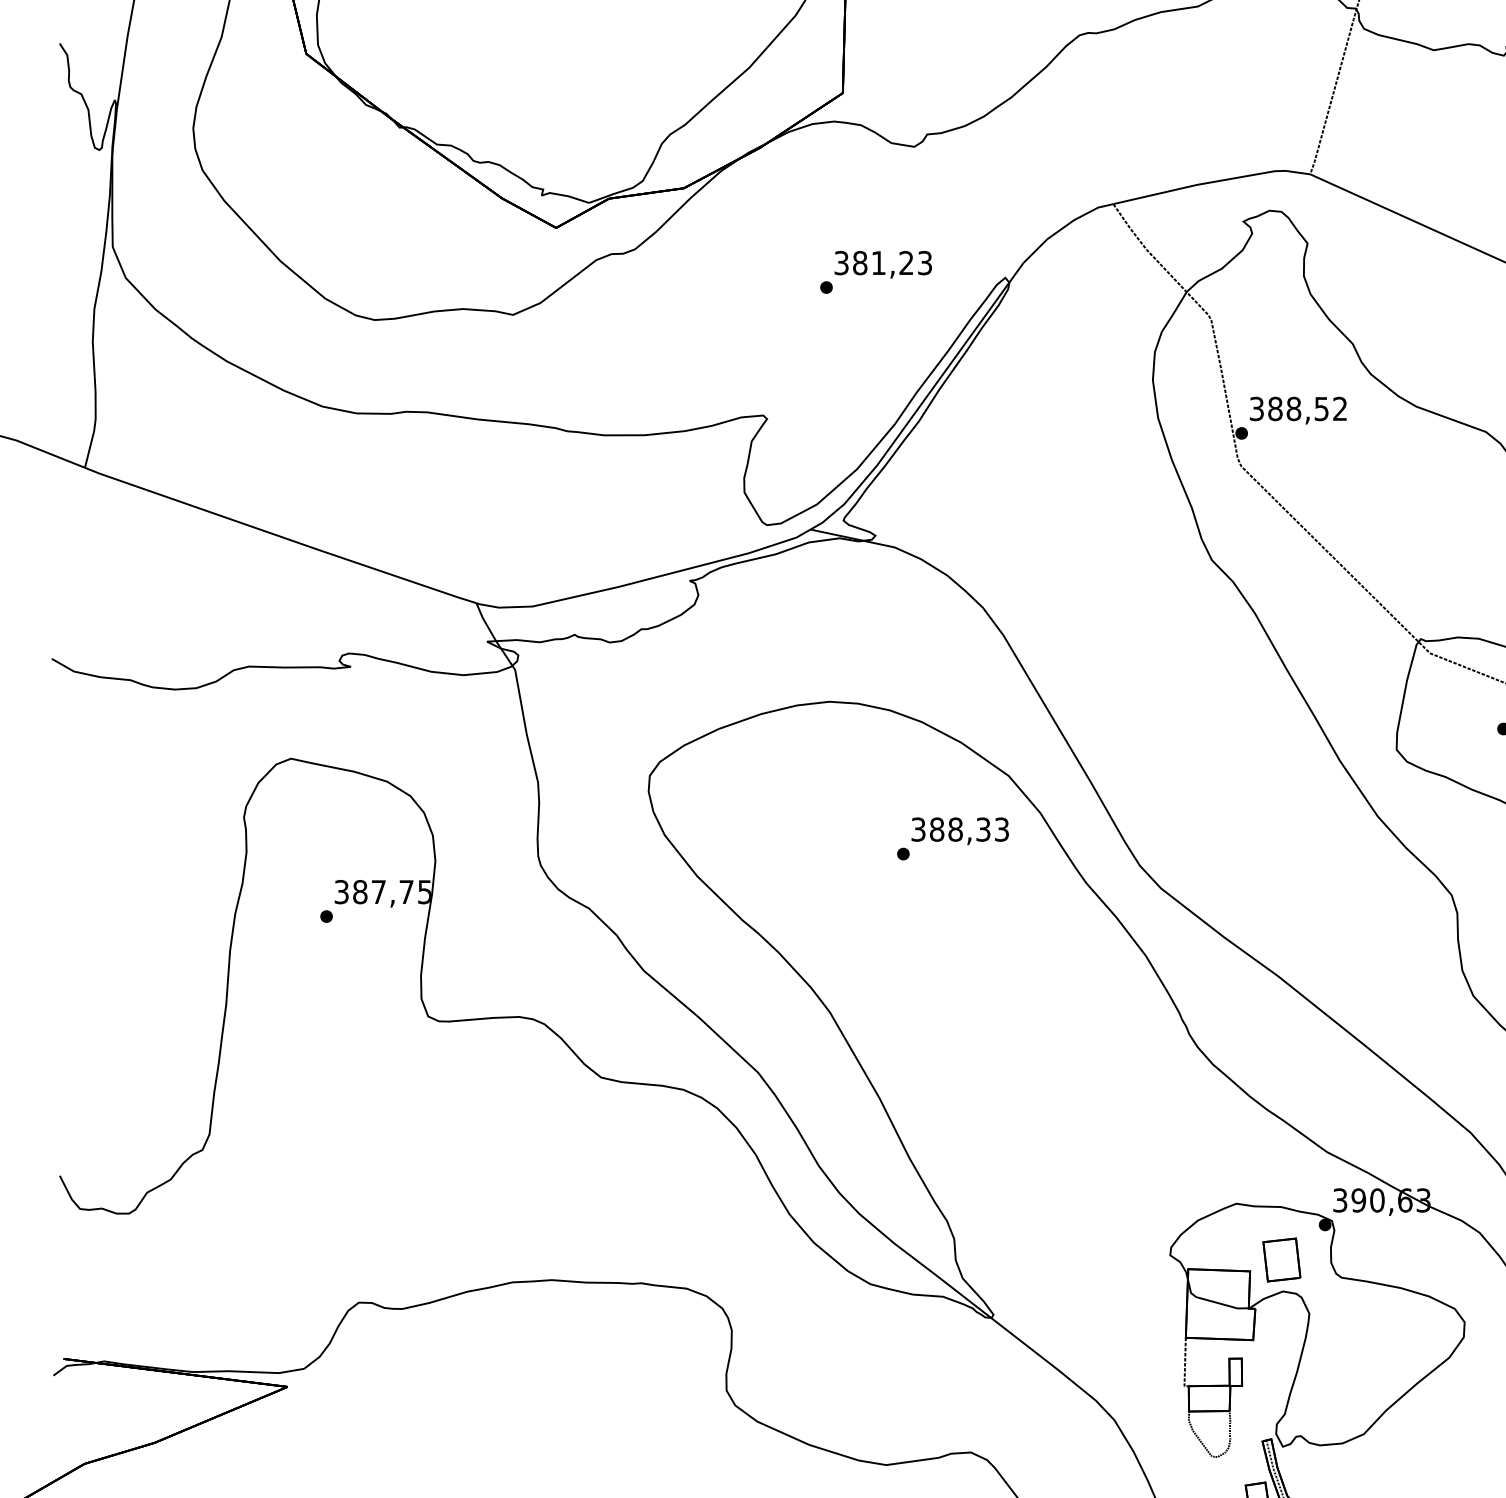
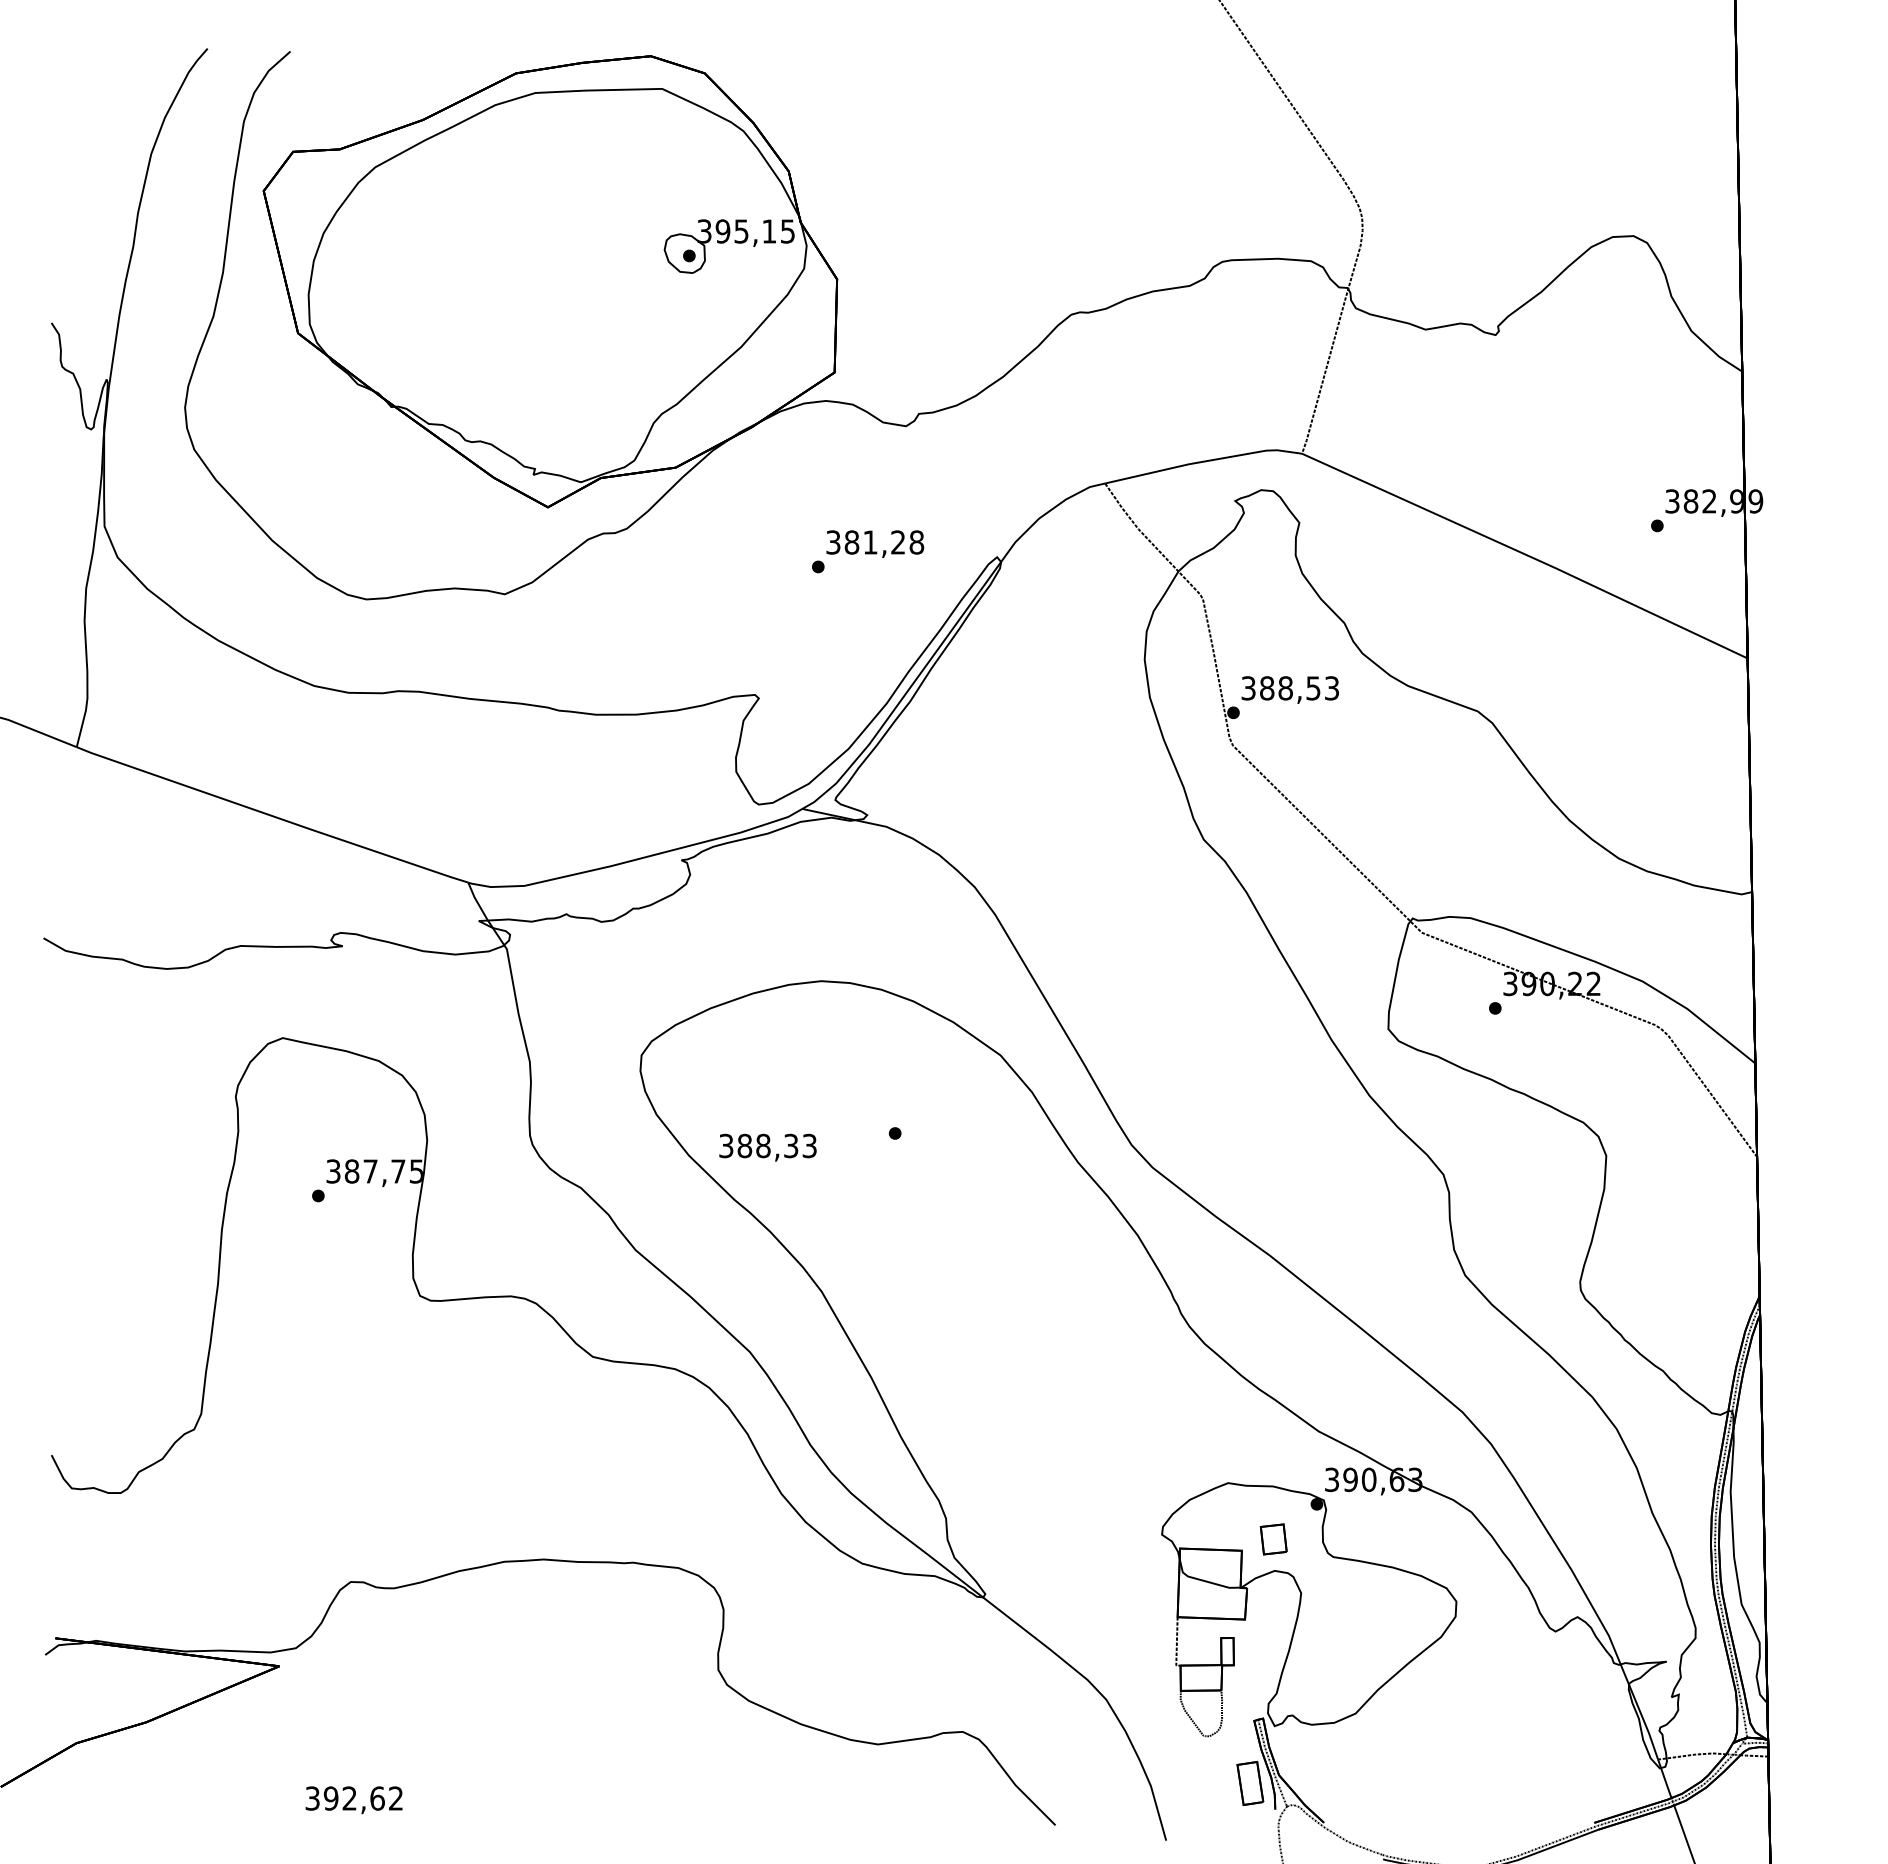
text: (924, 263) -> (916, 542), 381,23 -> 381,28
text: (1339, 409) -> (1331, 688), 388,52 -> 388,53
text: (959, 831) -> (767, 1147), moved
part: (1281, 1260) -> (1273, 1539), size x0.7

